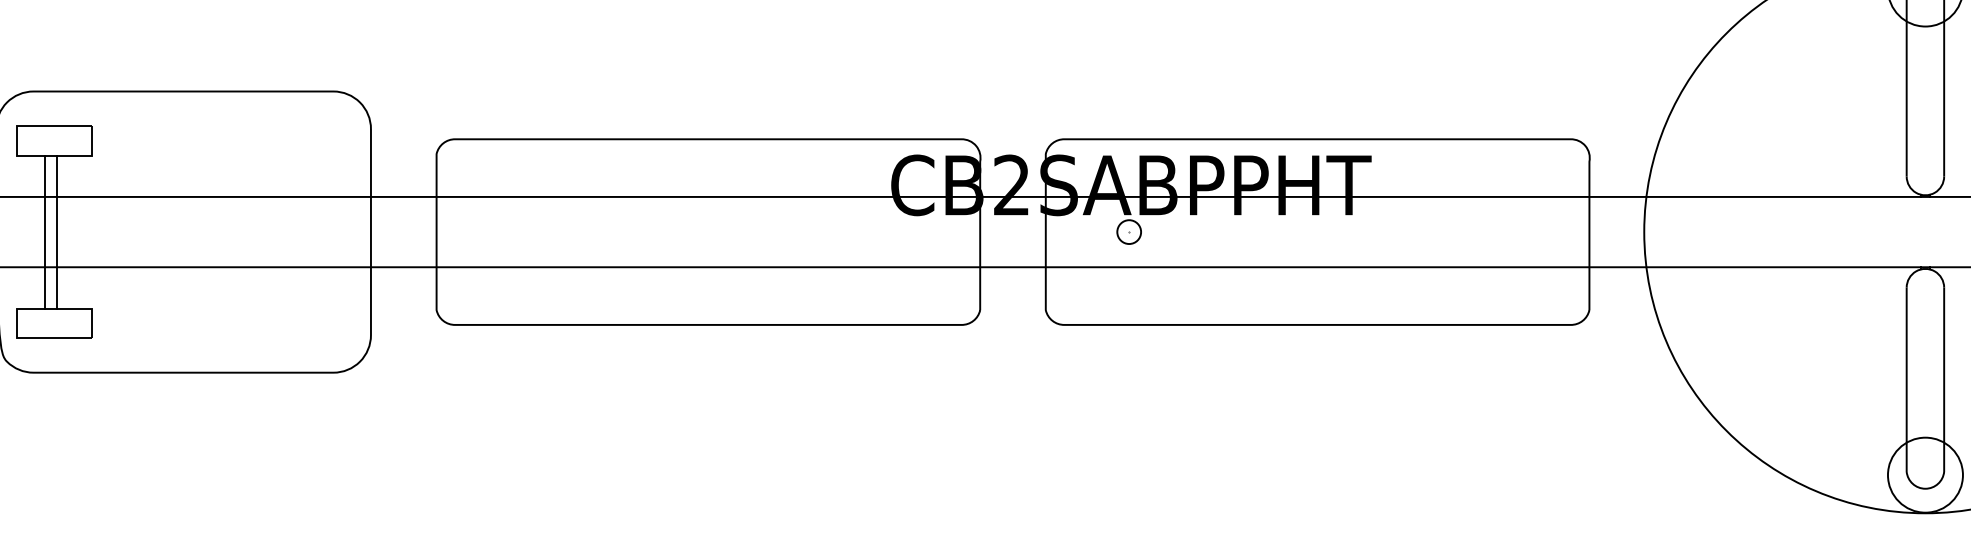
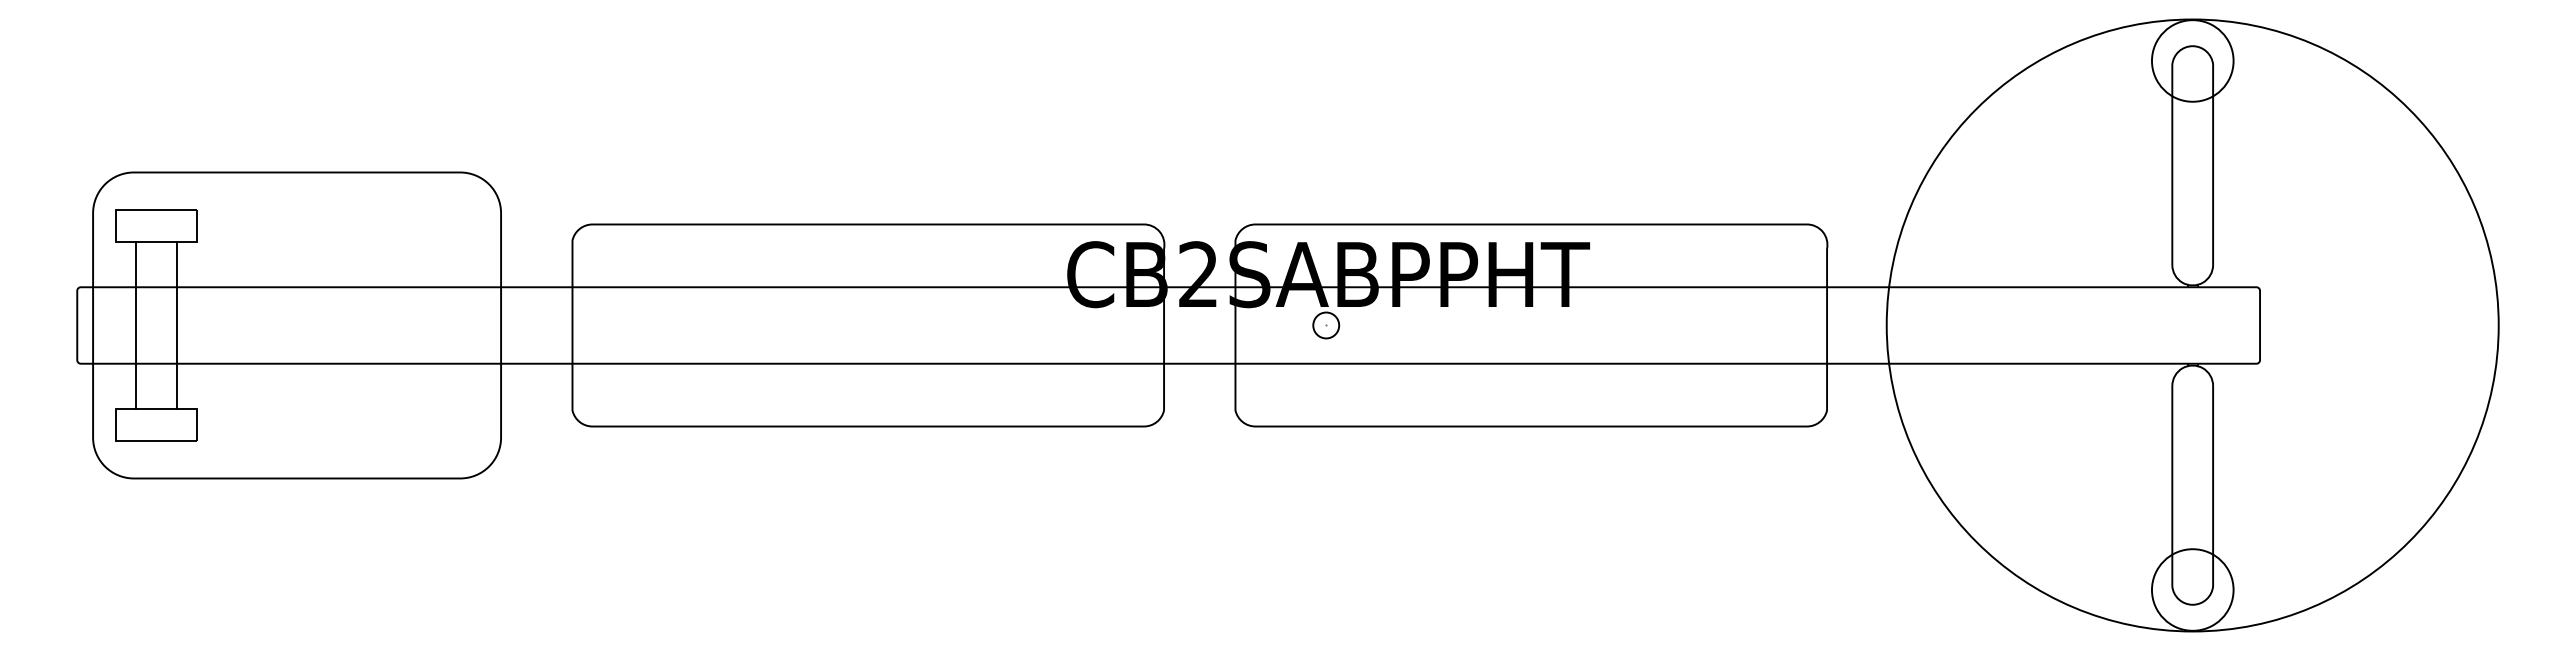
line: (45, 232) -> (176, 325), moved
line: (56, 232) -> (135, 325), moved

